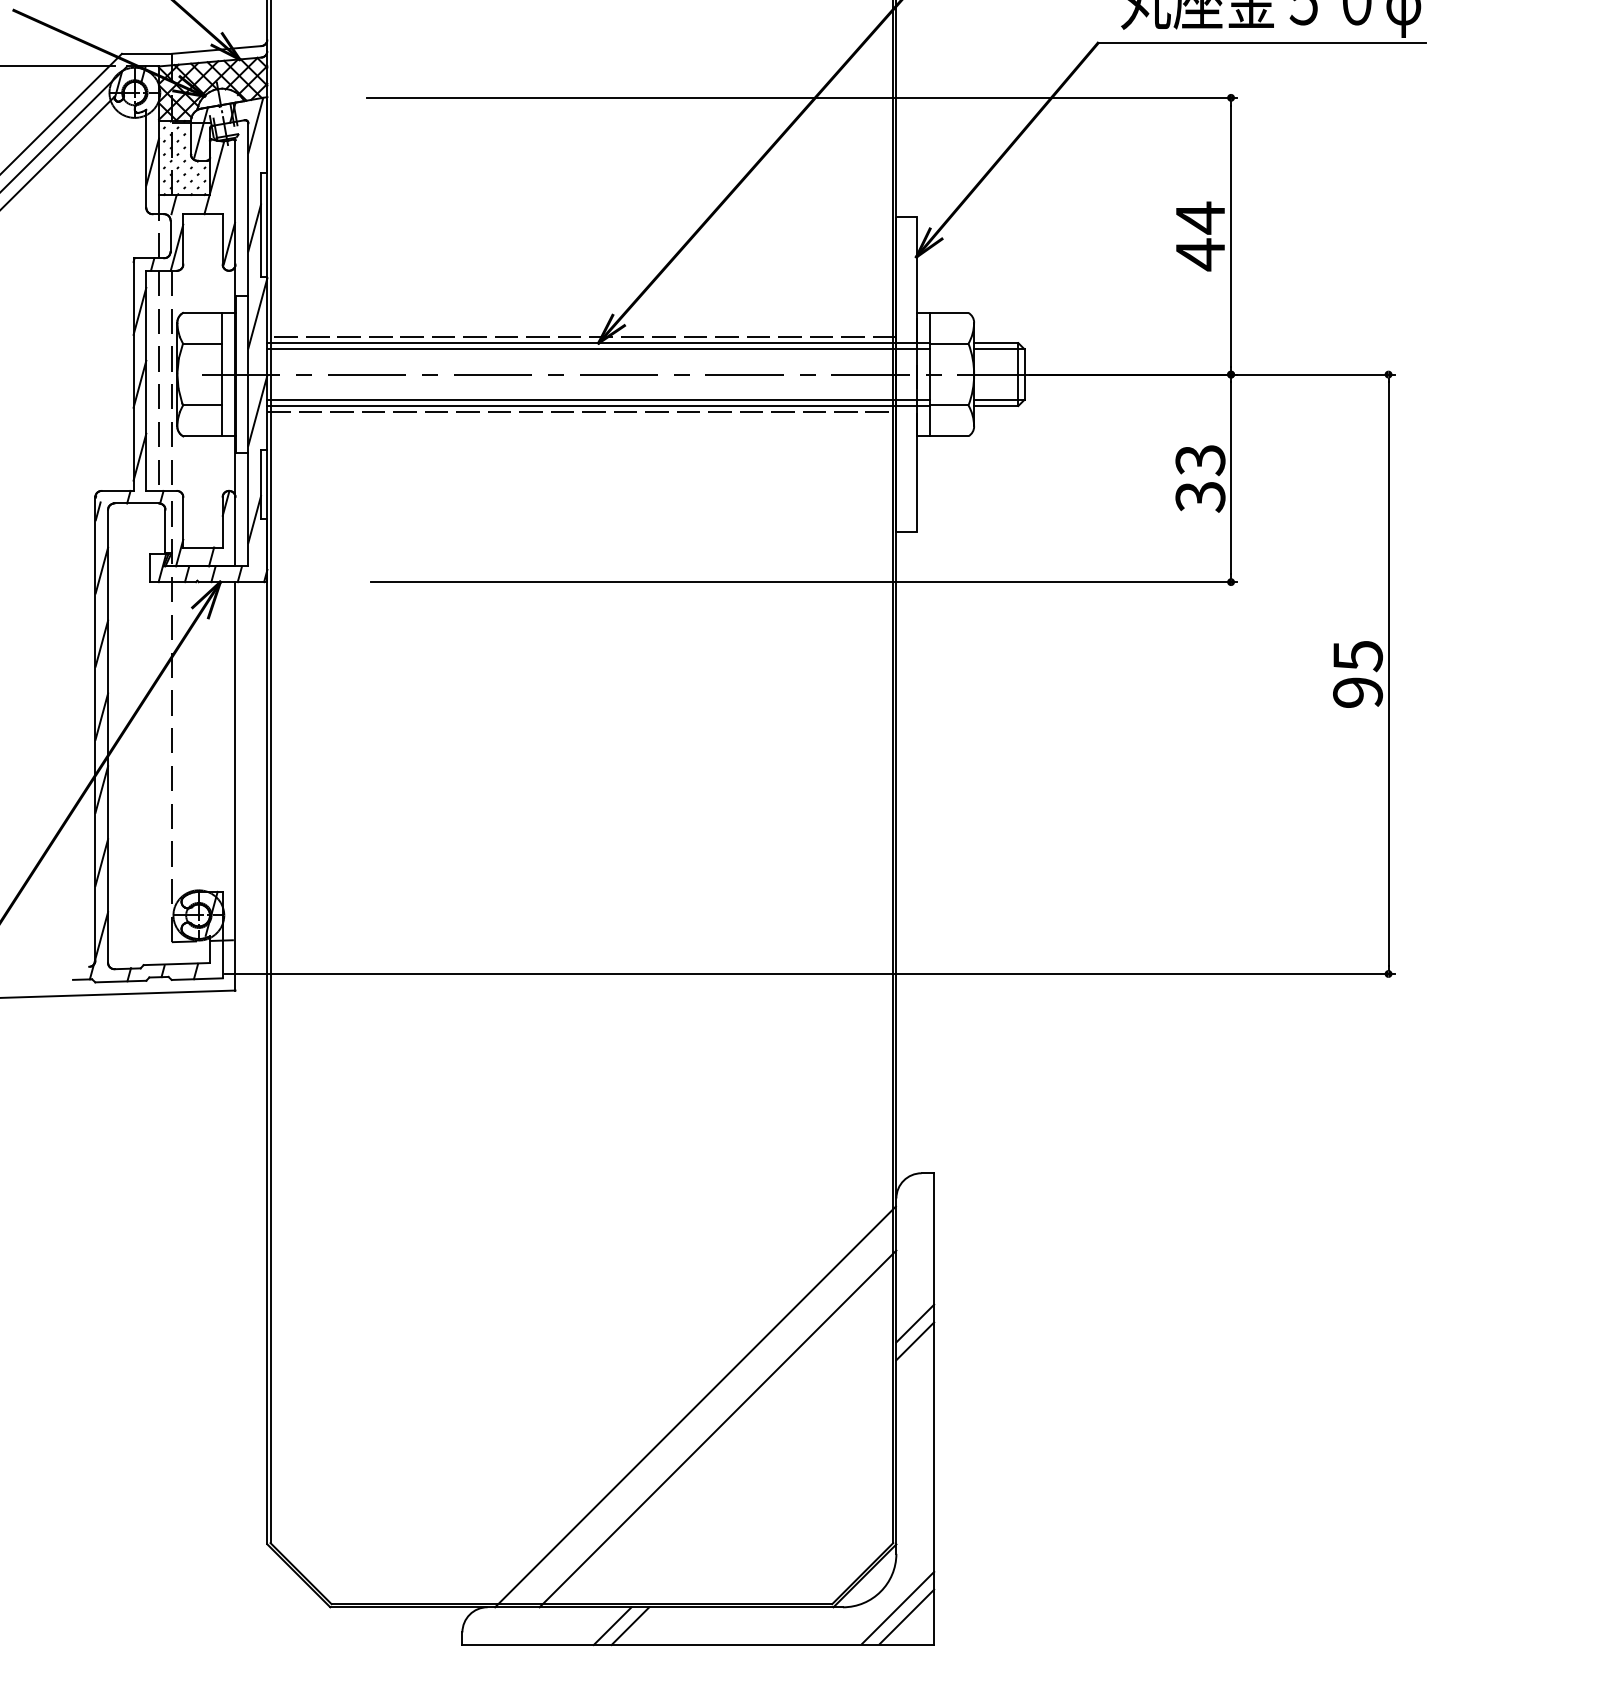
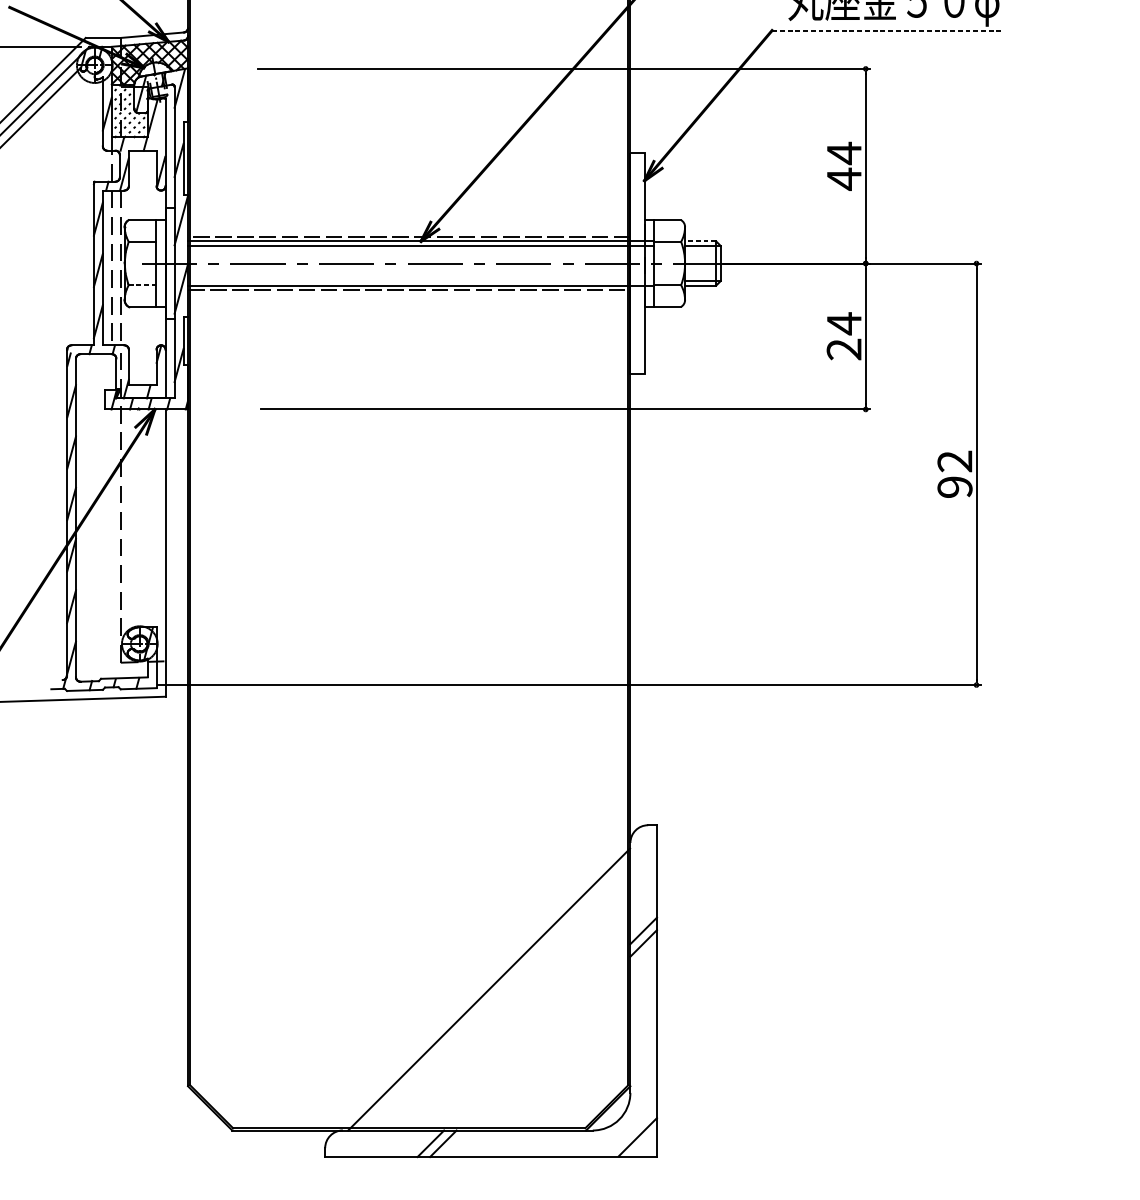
line: (1262, 43) -> (887, 30), solid -> dashed
line: (995, 343) -> (700, 241), solid -> dashed
line: (598, 399) -> (420, 281), removed
line: (202, 405) -> (142, 285), solid -> dashed
text: (1200, 477) -> (844, 335), 33 -> 24
text: (1358, 656) -> (955, 461), 95 -> 92
line: (717, 1428) -> (504, 1004), removed
line: (898, 1607) -> (631, 1130), removed

